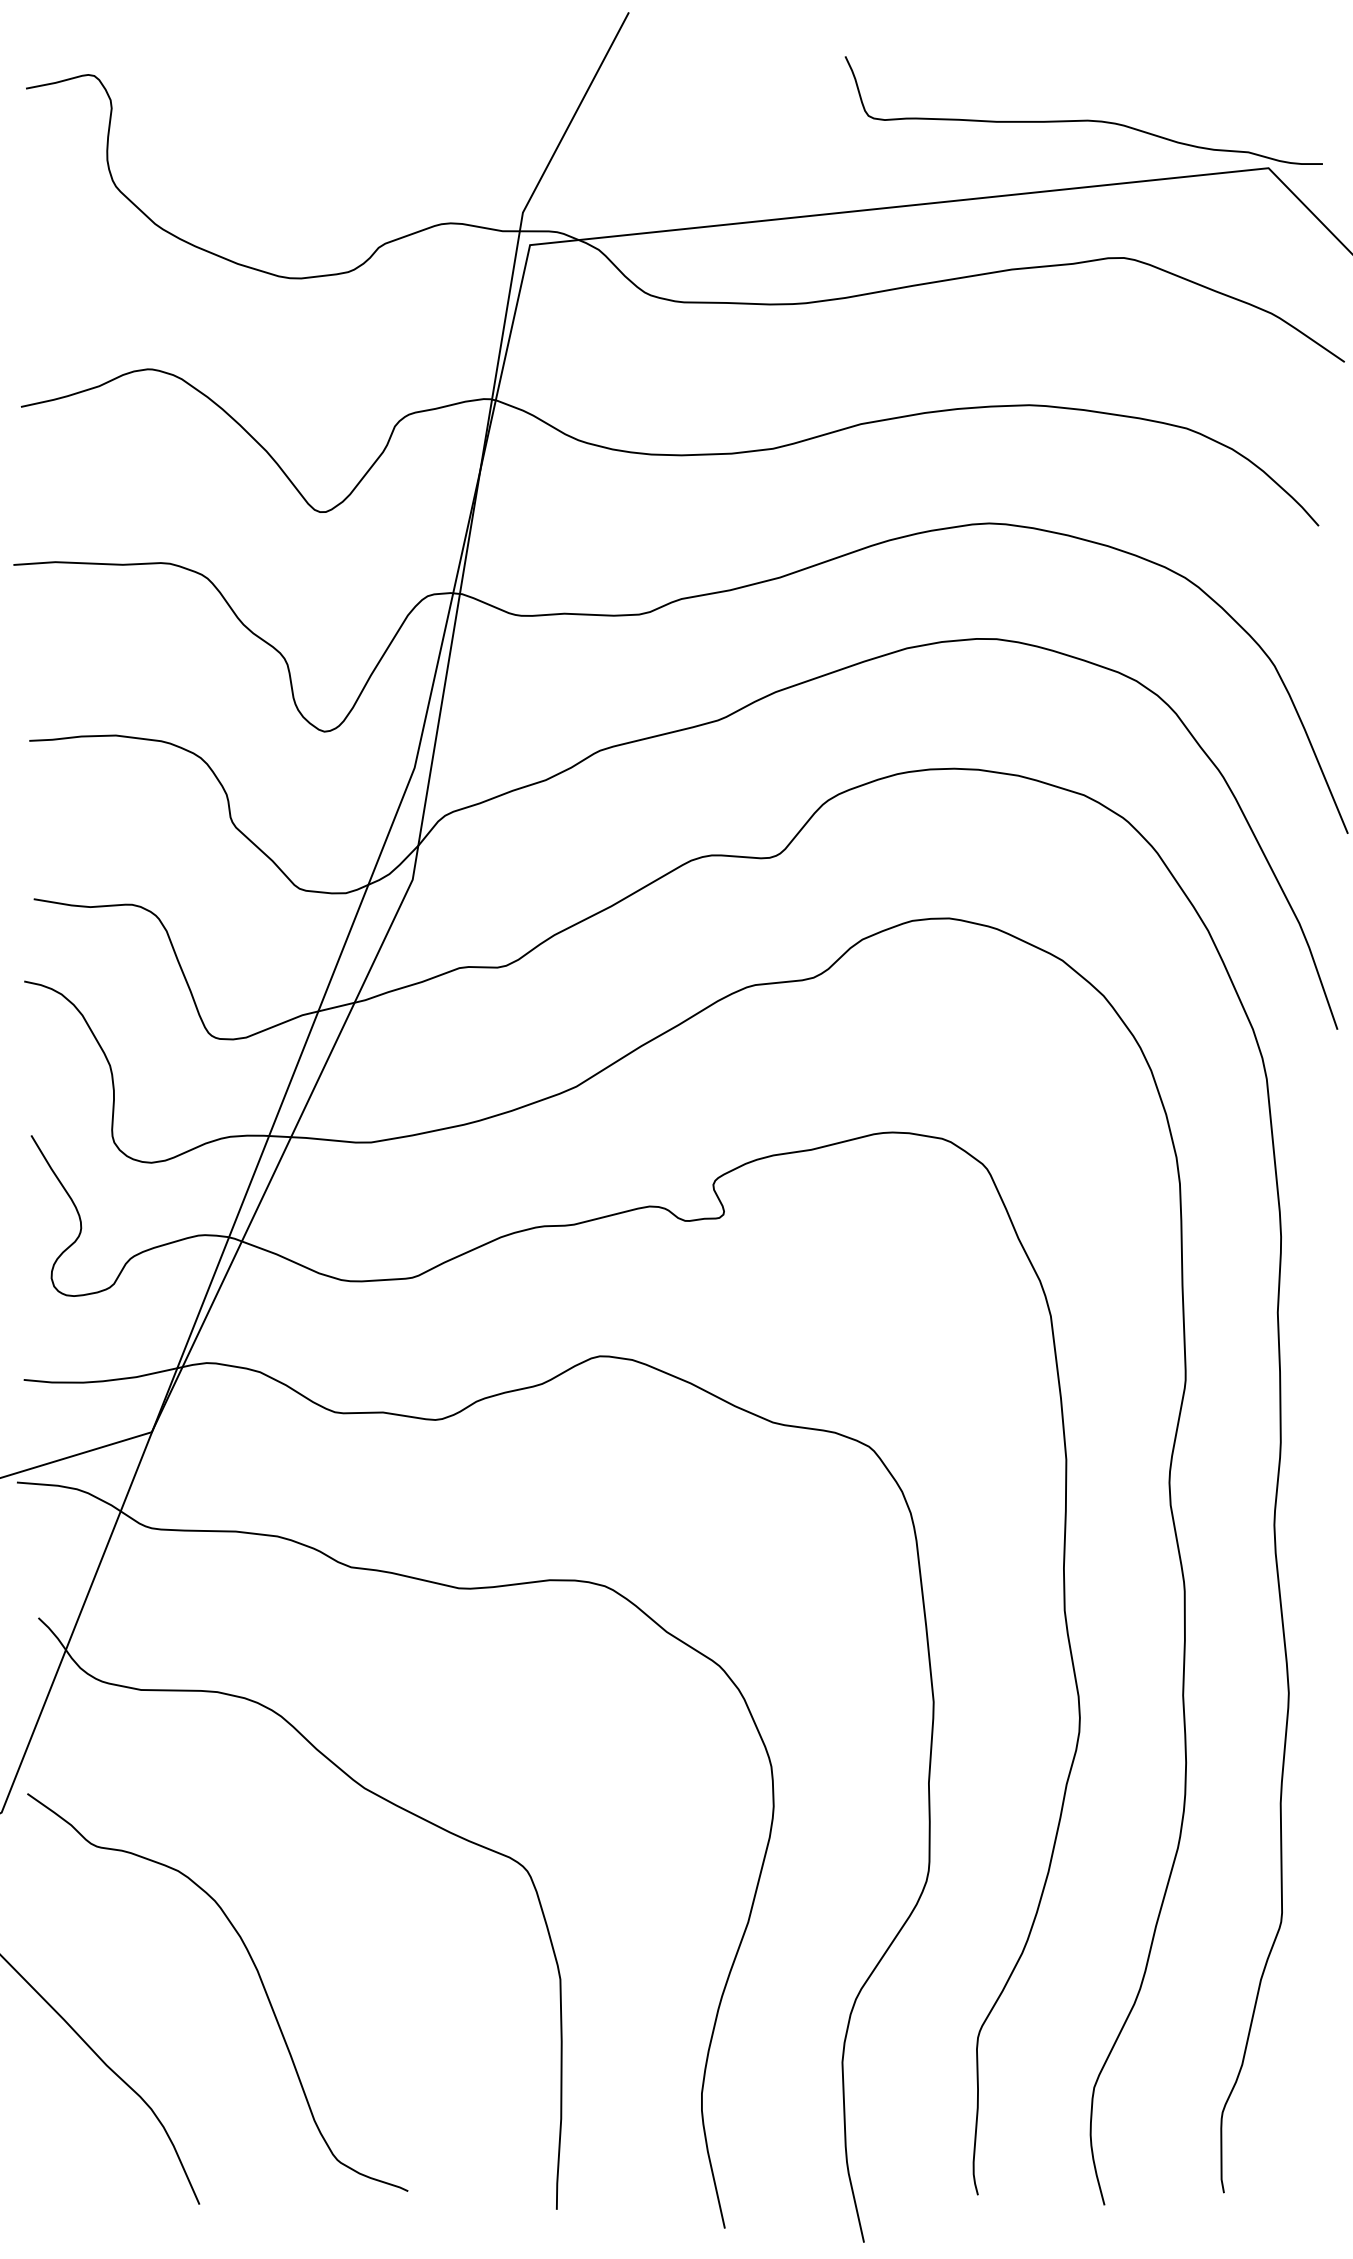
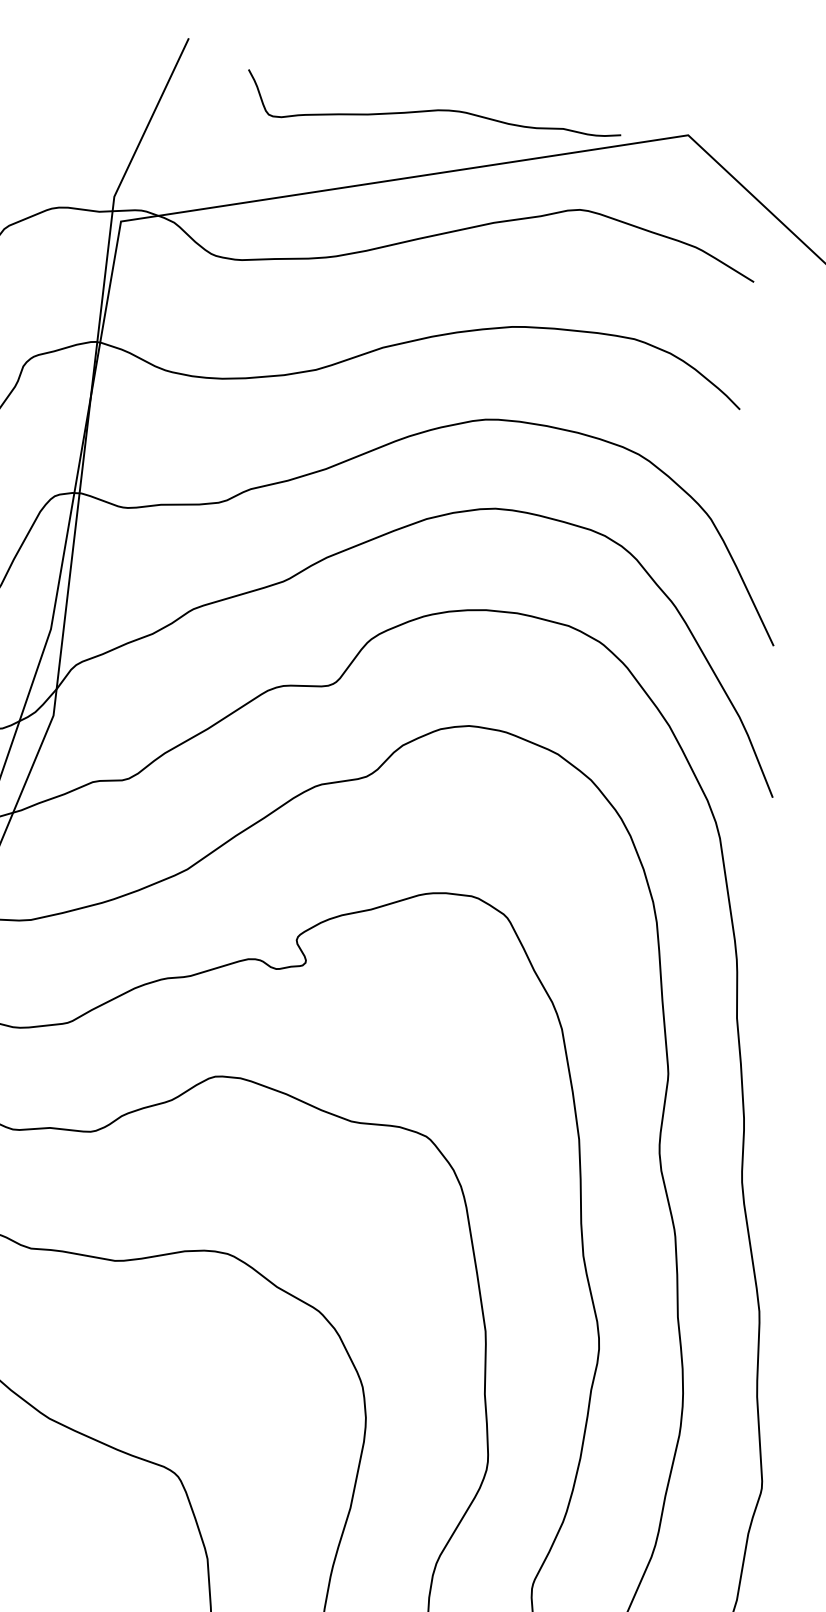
curve: (1083, 119) -> (434, 109), moved

